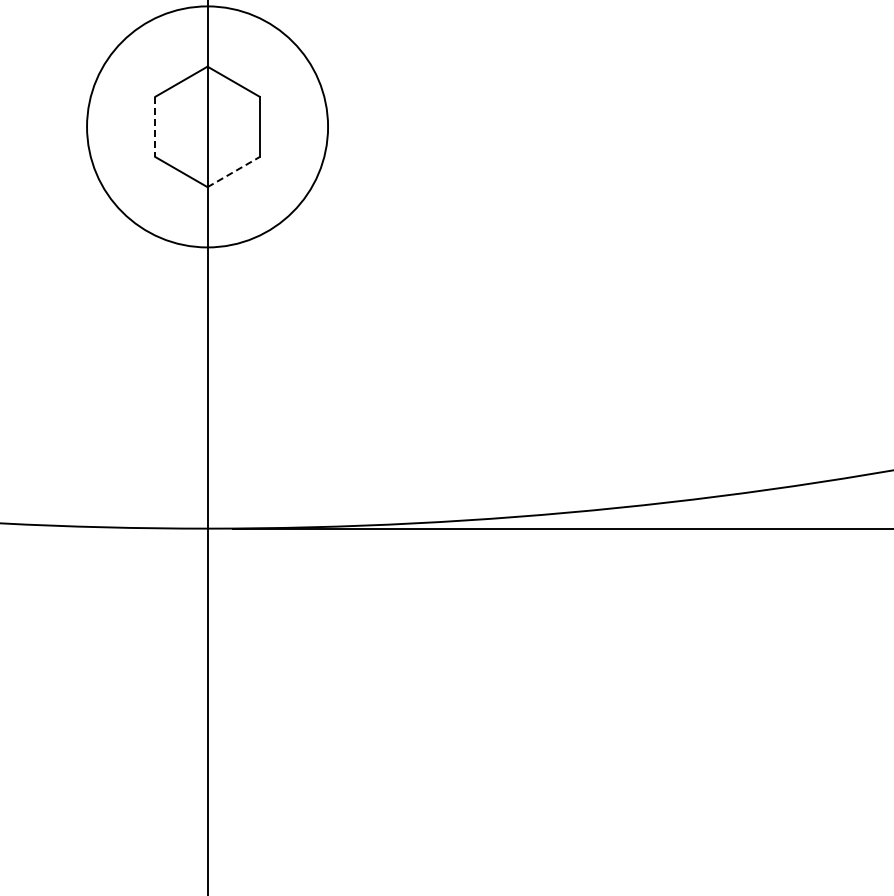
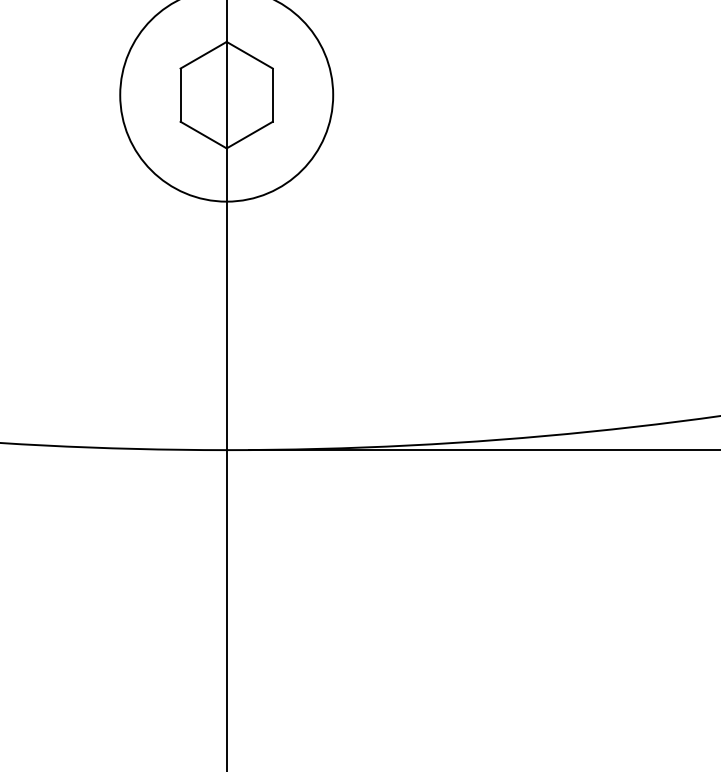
line: (155, 127) -> (180, 95), dashed -> solid
line: (234, 171) -> (250, 134), dashed -> solid

